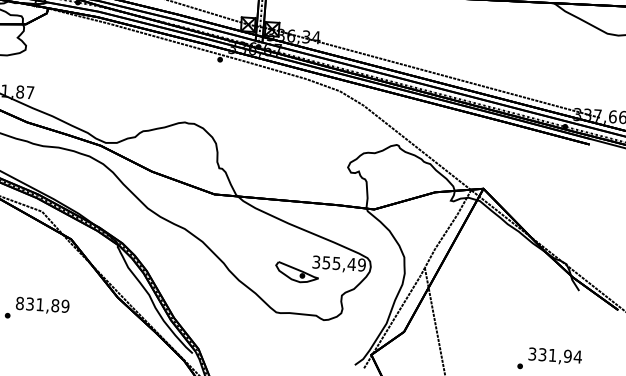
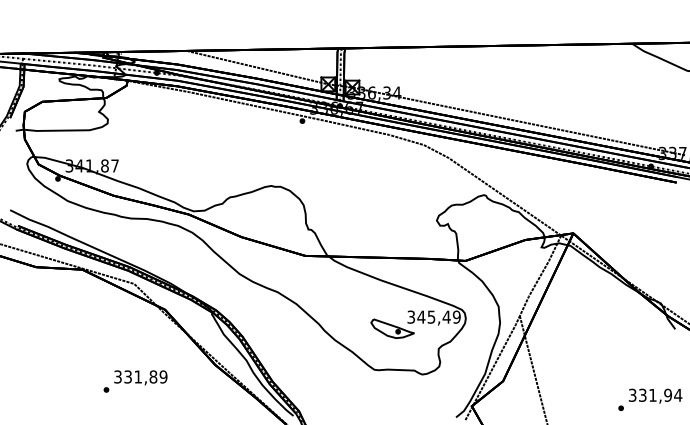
text: (326, 262) -> (421, 316), 355,49 -> 345,49
text: (19, 302) -> (117, 376), 831,89 -> 331,89

